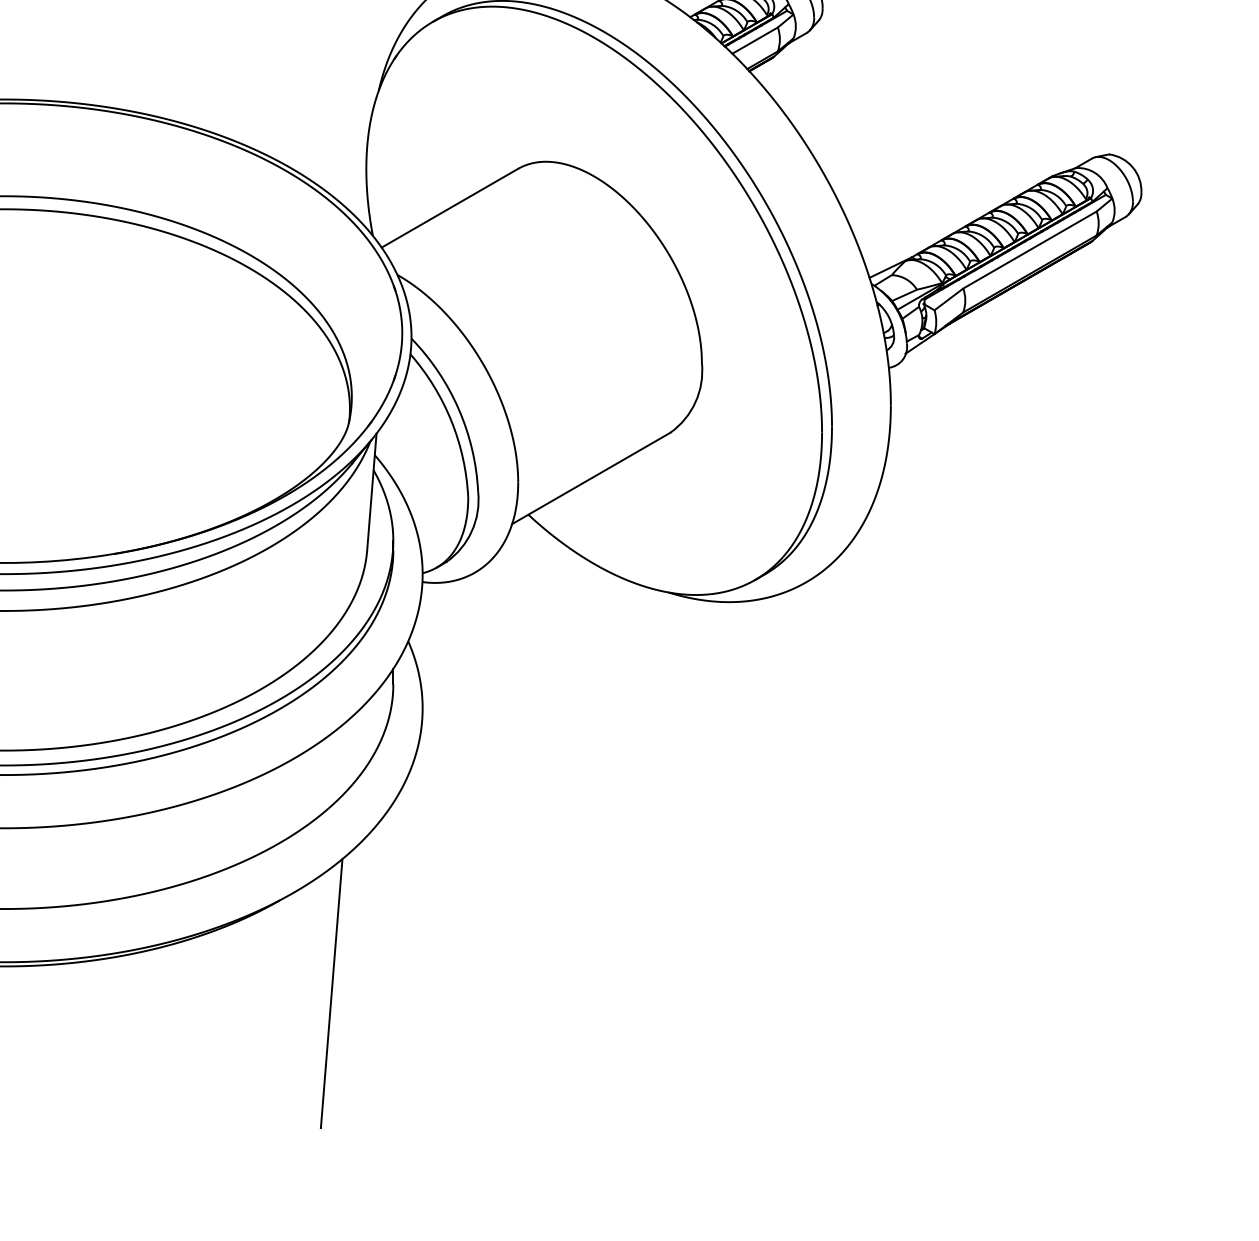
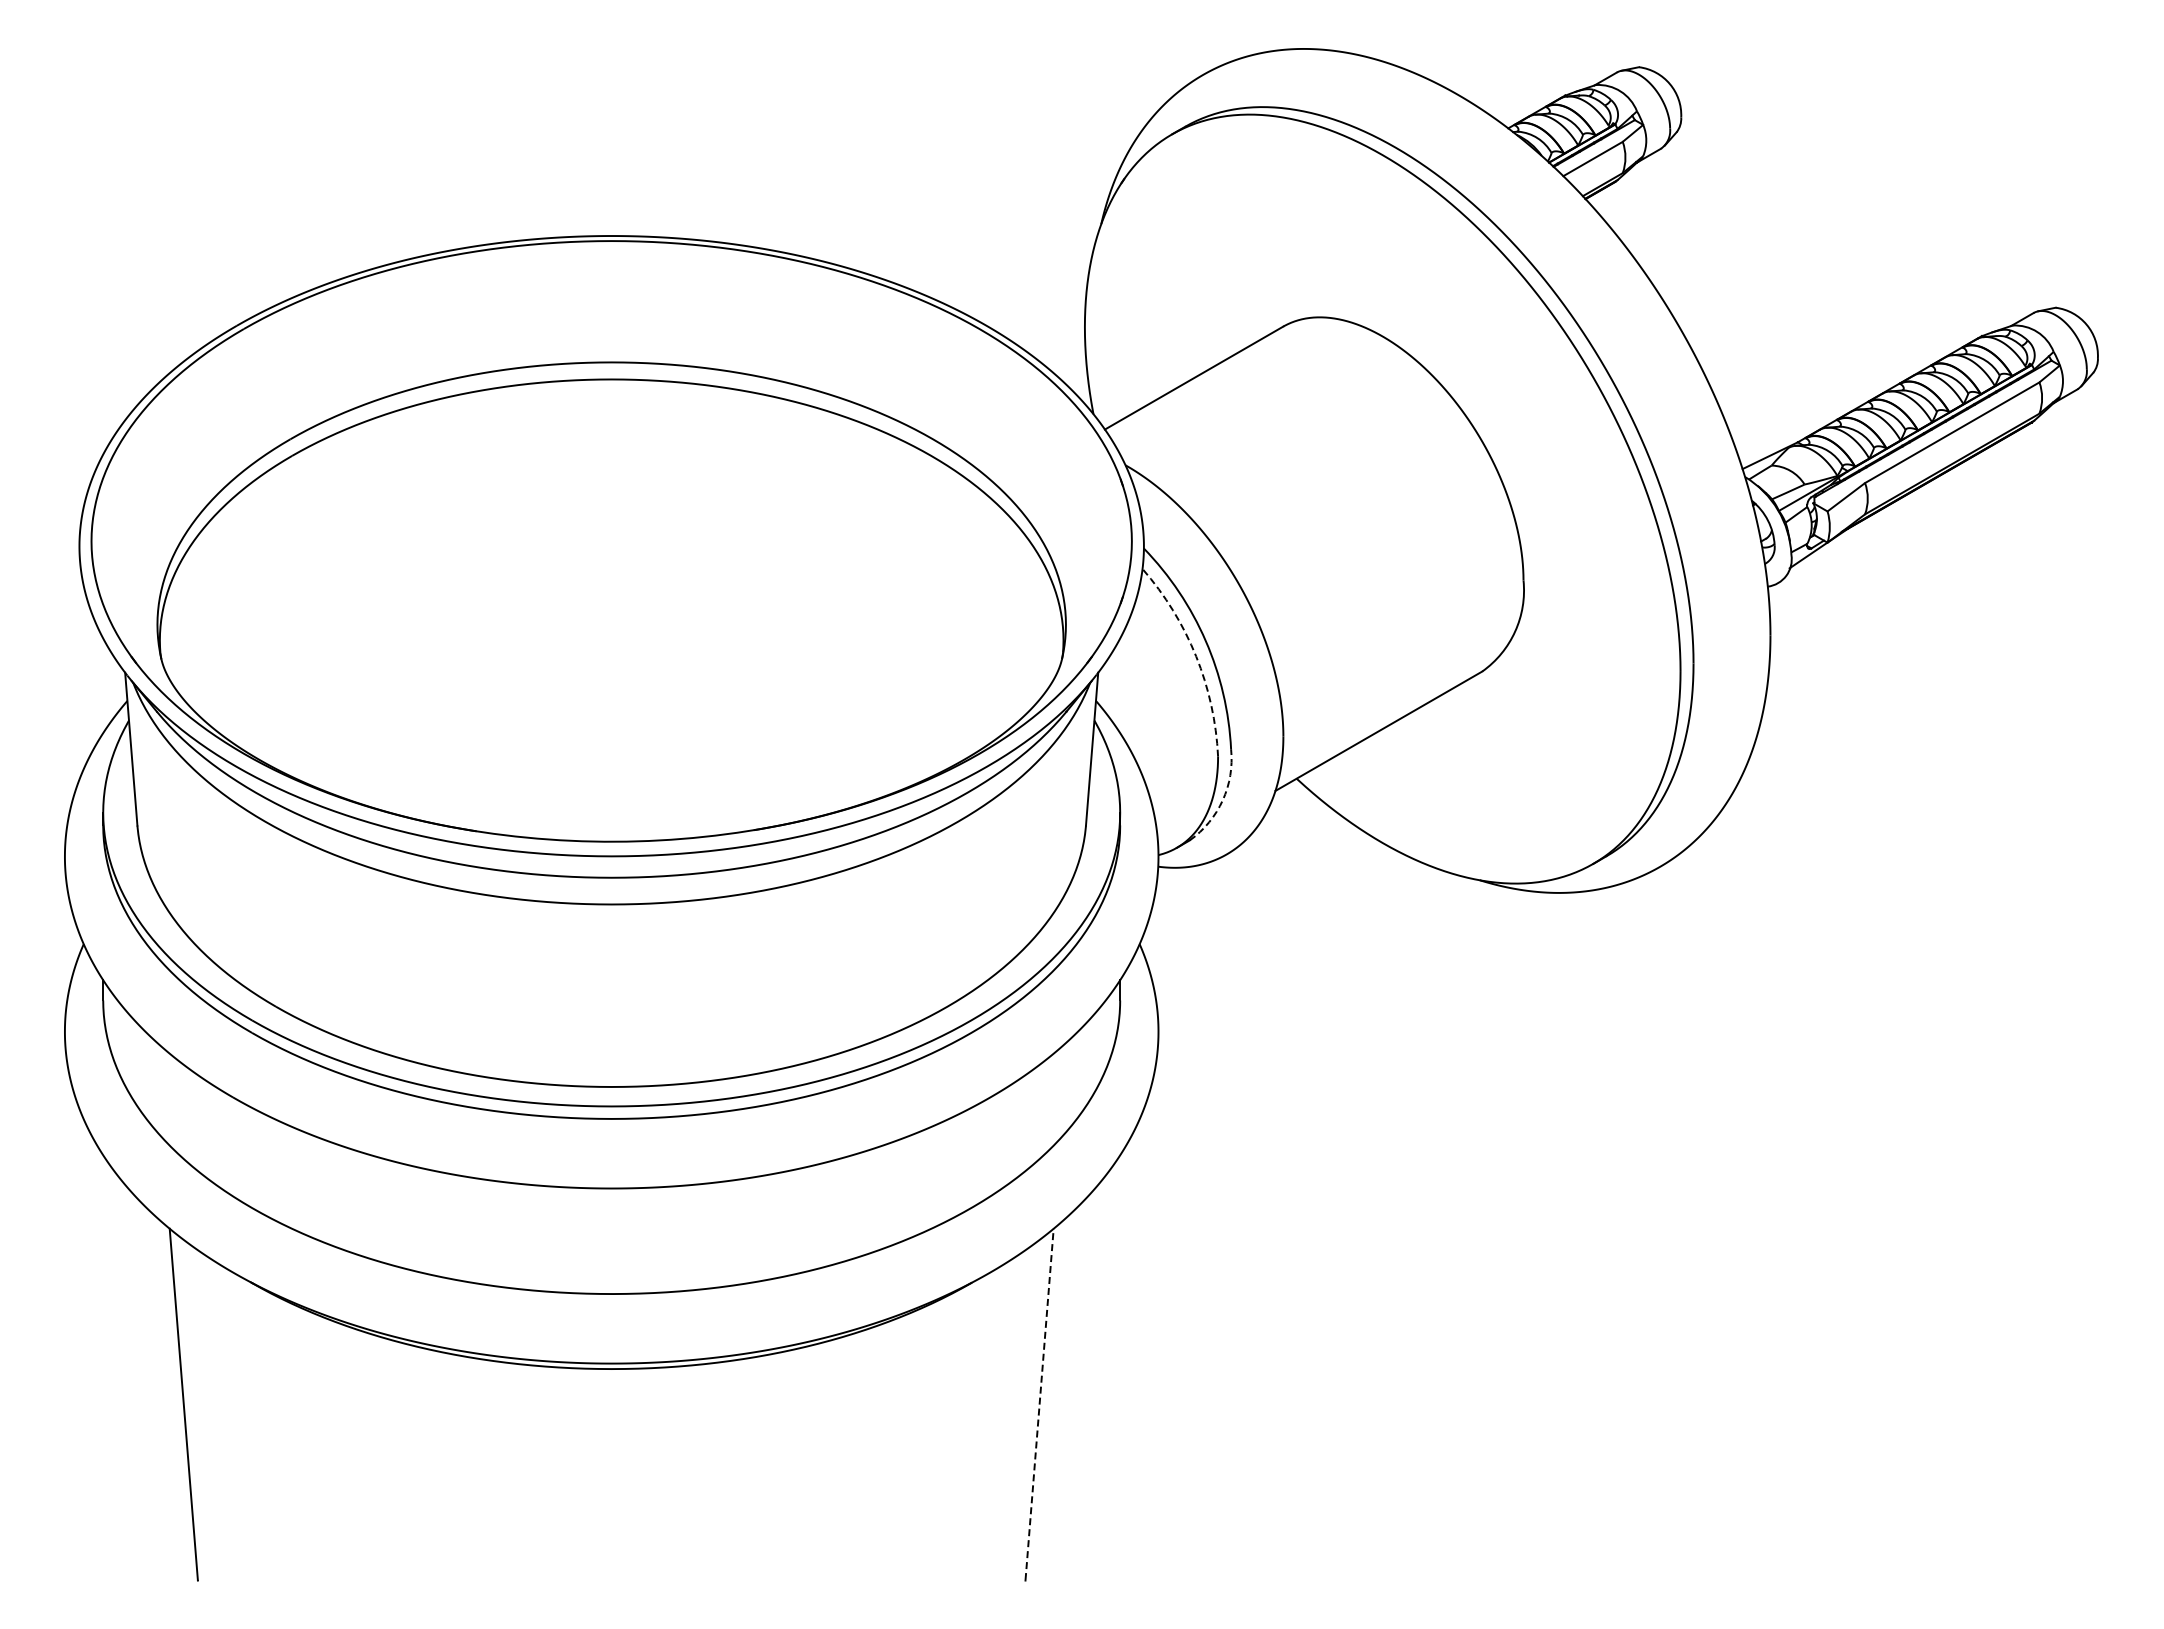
arc: (451, 421) -> (1196, 656), solid -> dashed
arc: (471, 531) -> (1222, 800), solid -> dashed
line: (331, 992) -> (1039, 1403), solid -> dashed

